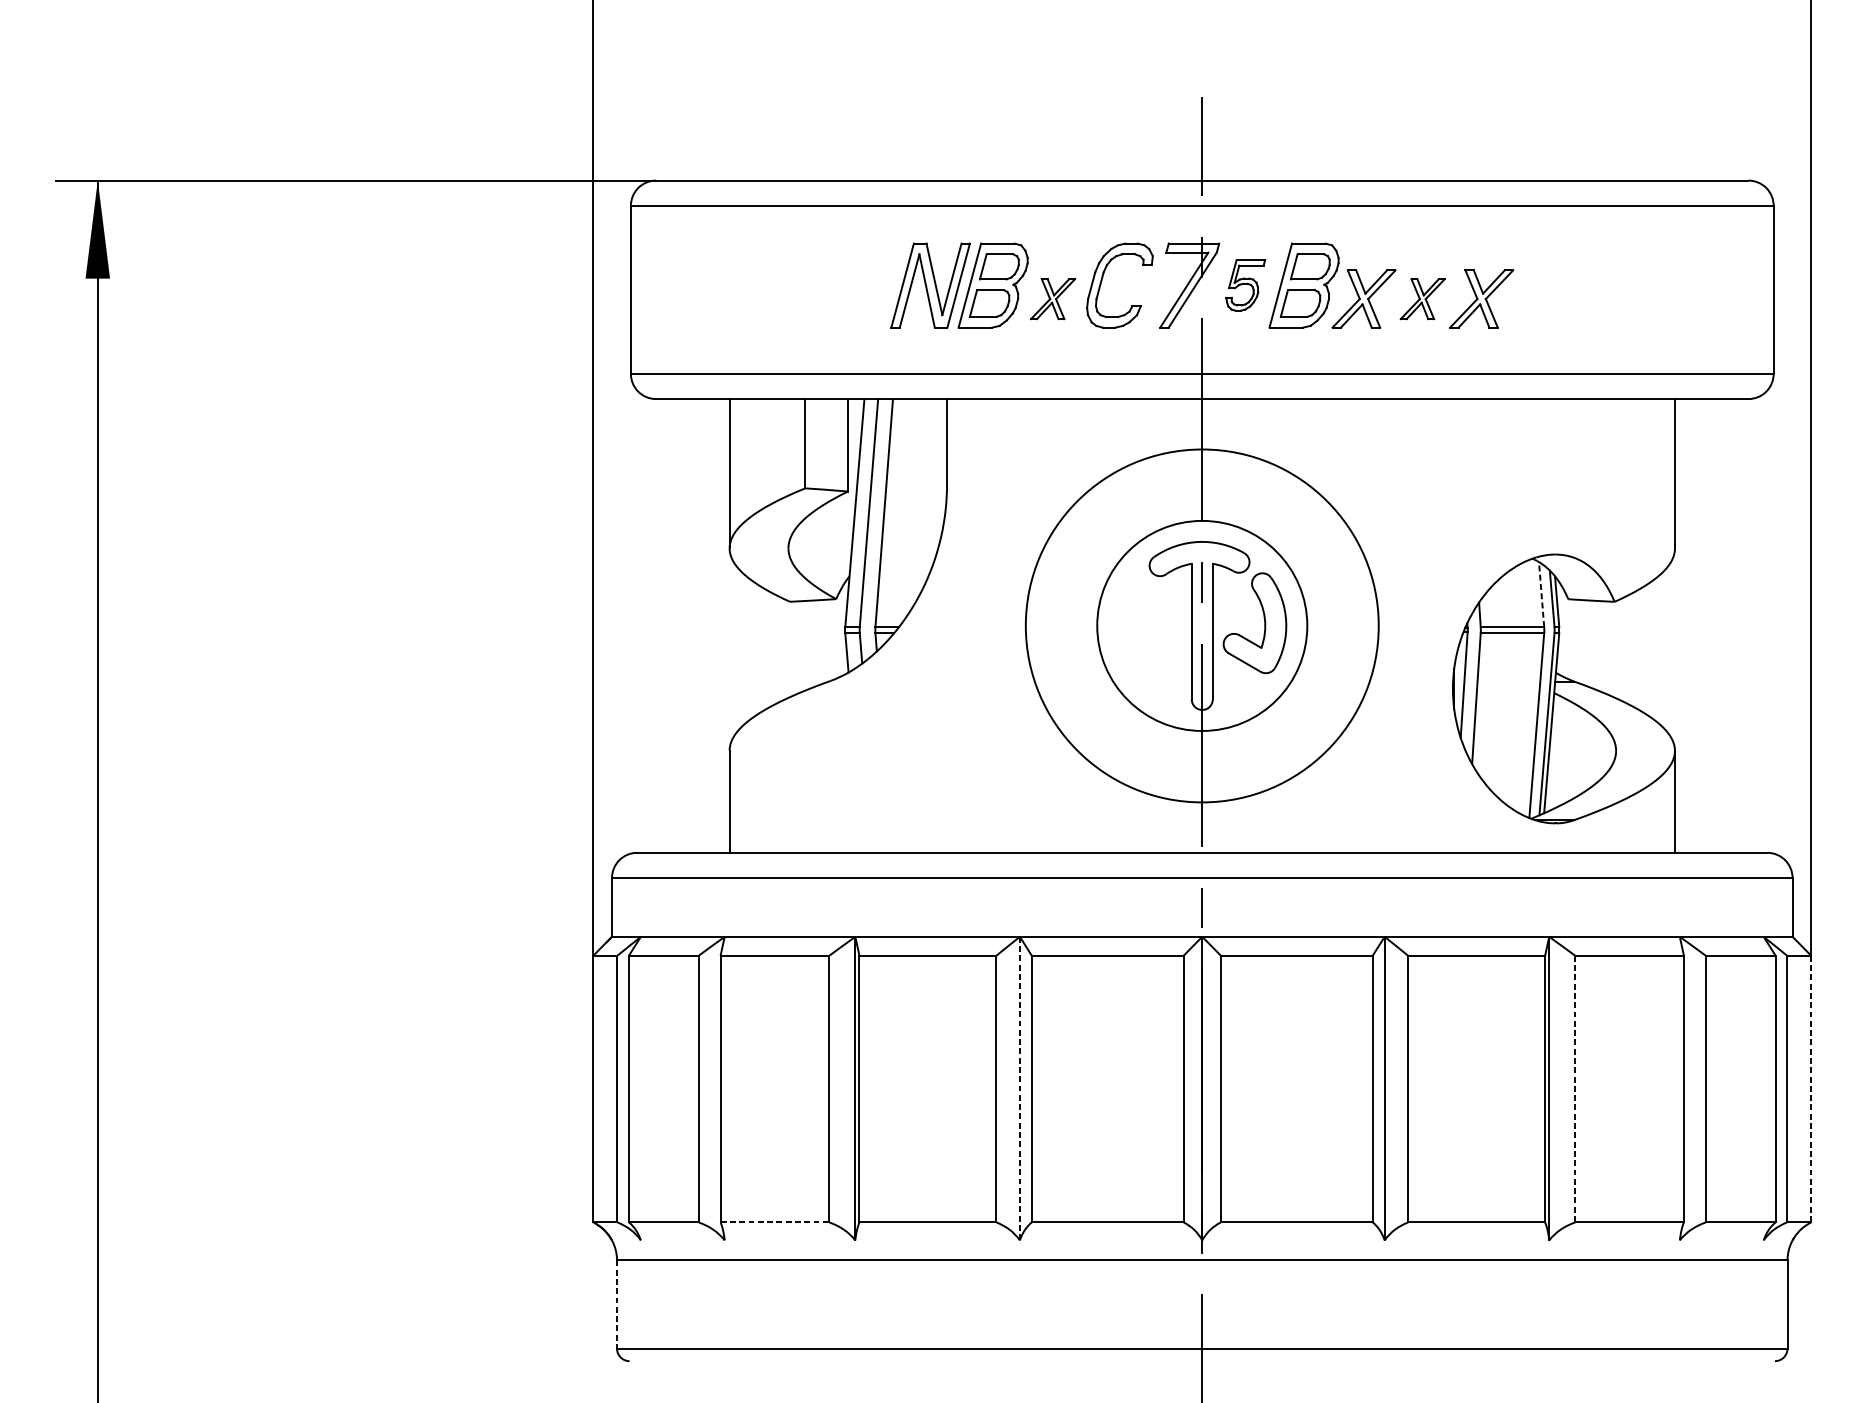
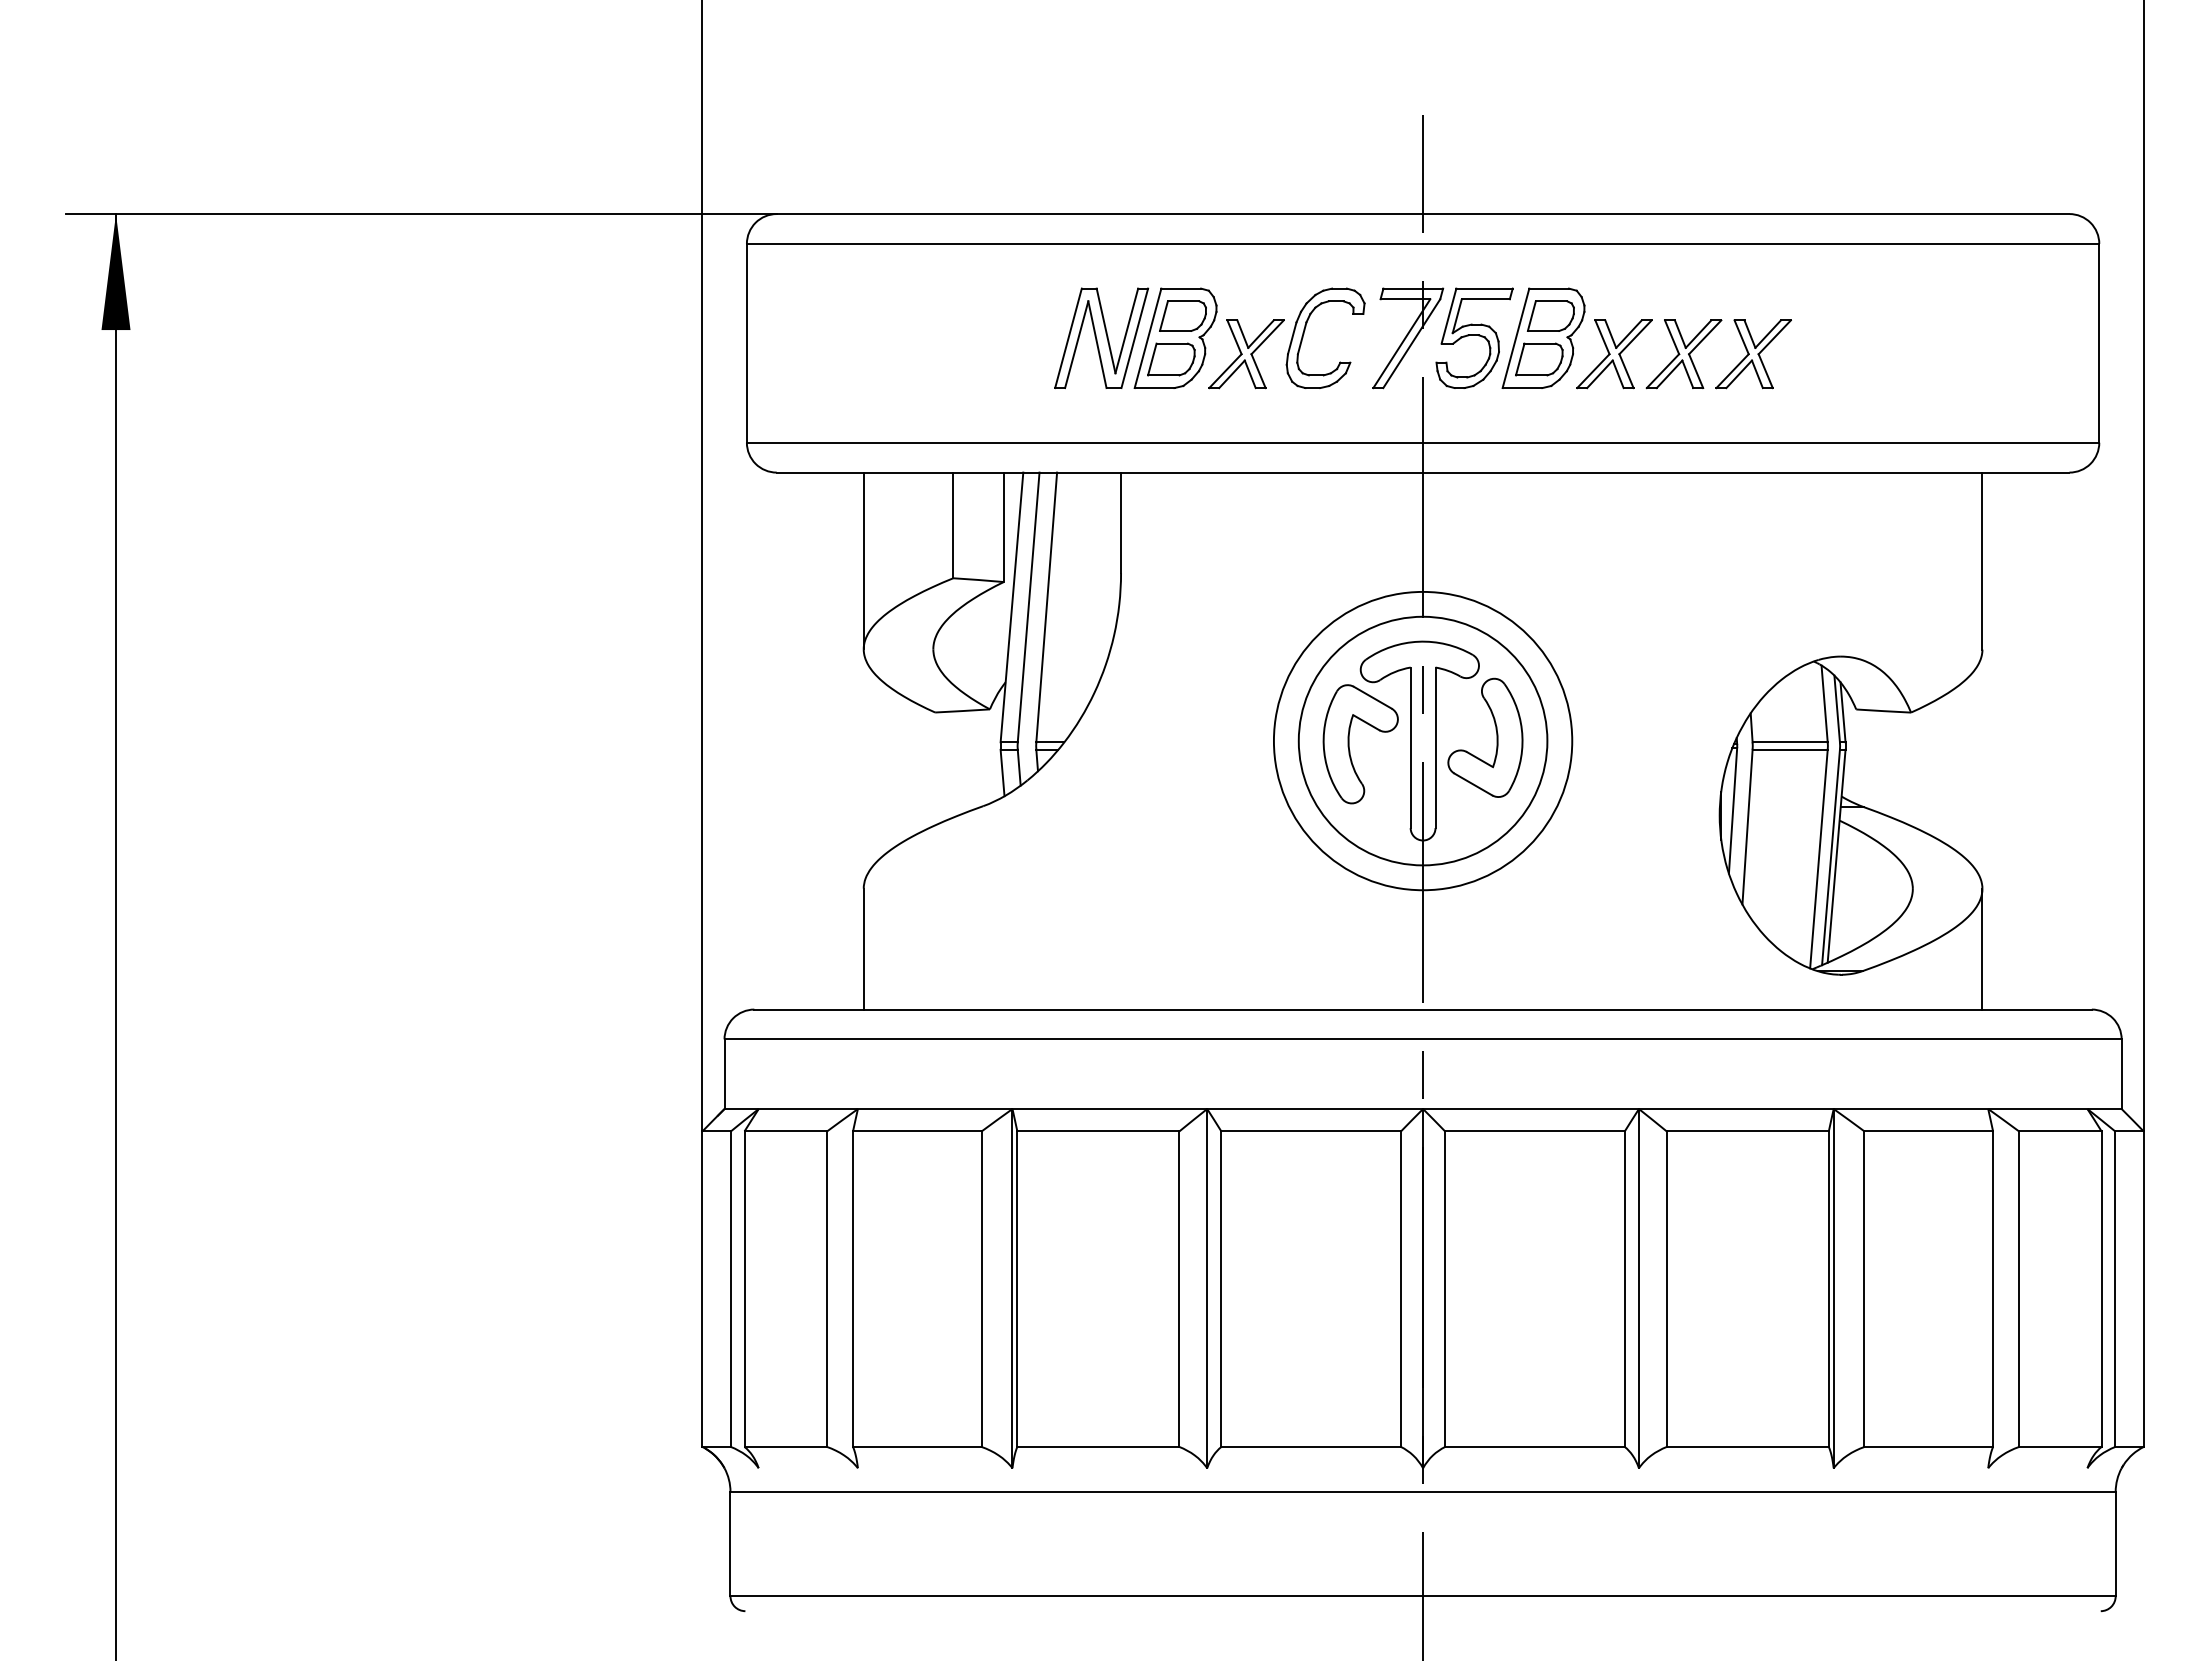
part: (1245, 284) -> (1474, 337), size x1.67
part: (1053, 299) -> (1246, 354), size x1.43
part: (1422, 299) -> (1683, 354), size x1.43
line: (1541, 594) -> (1824, 703), dashed -> solid
circle: (1201, 625) -> (1422, 740), size x0.71
part: (1140, 628) -> (1349, 744), added
line: (1020, 1088) -> (1207, 1288), dashed -> solid
line: (1575, 1089) -> (1864, 1289), dashed -> solid
line: (1811, 1089) -> (2143, 1289), dashed -> solid
line: (775, 1222) -> (917, 1446), dashed -> solid
line: (617, 1304) -> (730, 1544), dashed -> solid

